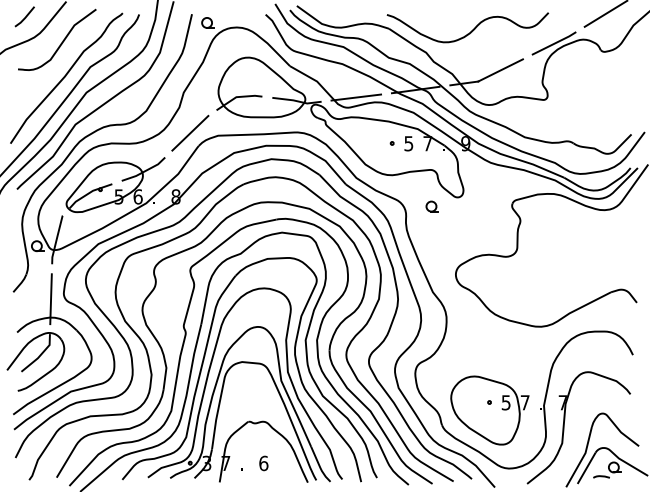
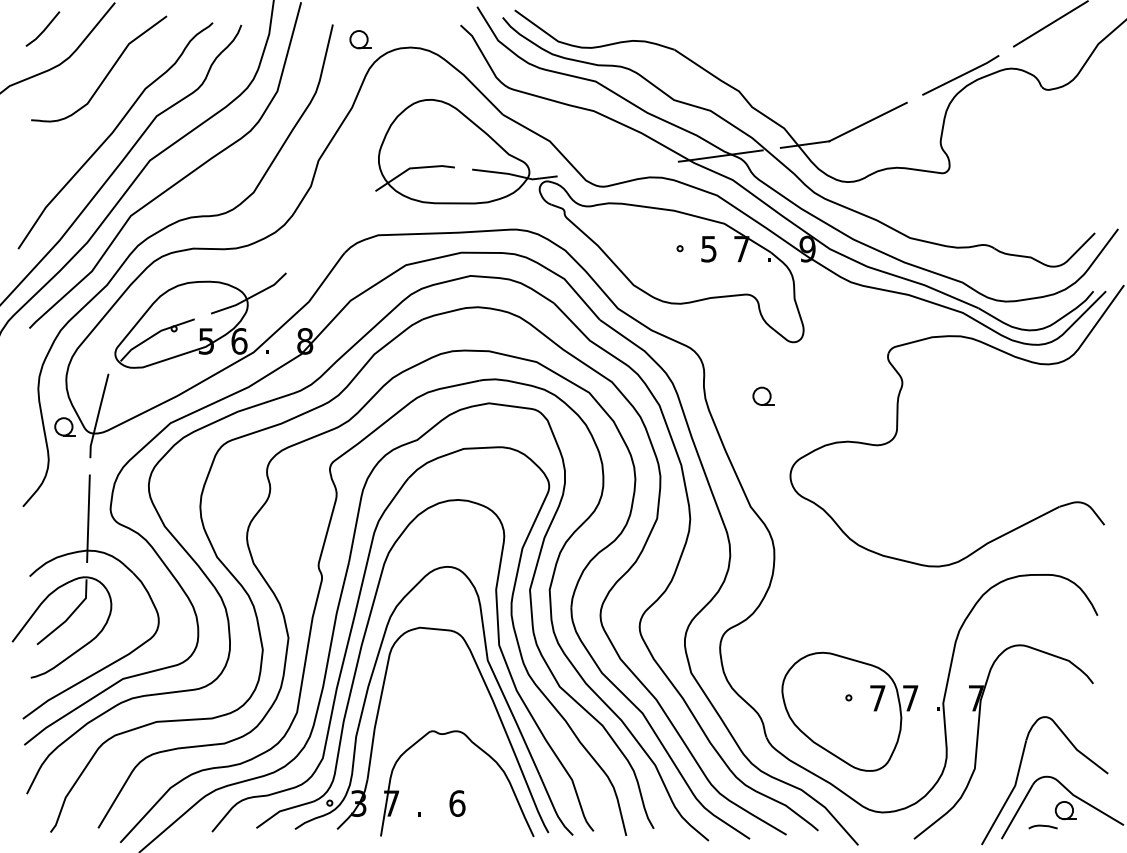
curve: (471, 30) -> (817, 52), removed
line: (356, 97) -> (618, 168), removed
line: (190, 132) -> (330, 229), removed
part: (431, 206) -> (762, 396), moved
text: (505, 402) -> (876, 697), 5 -> 7

